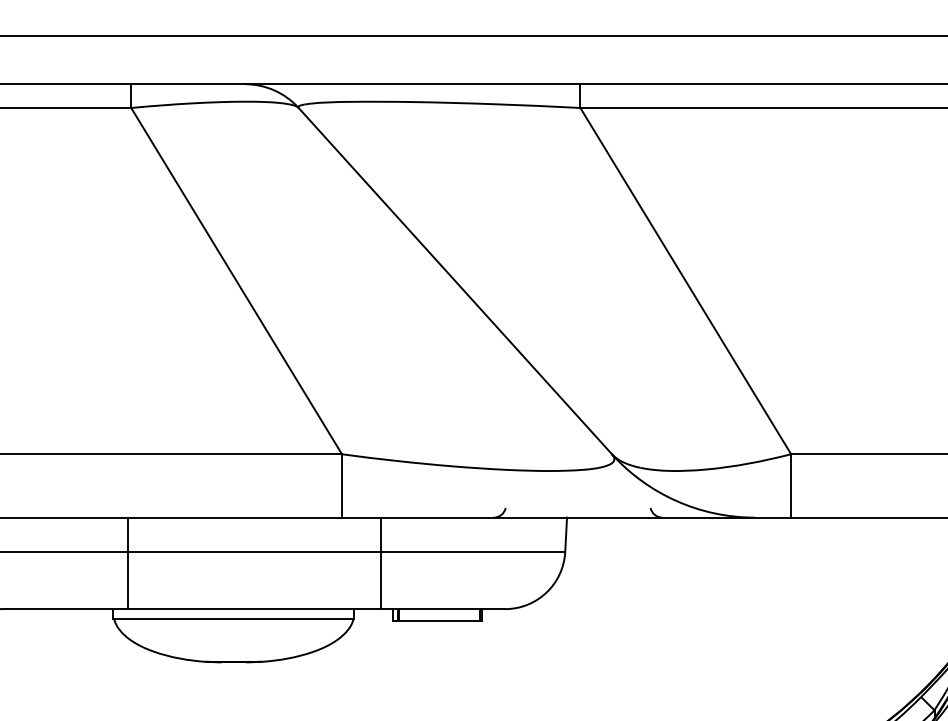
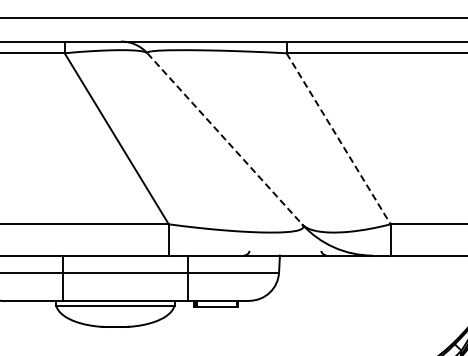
line: (456, 282) -> (225, 139), solid -> dashed
line: (685, 282) -> (338, 139), solid -> dashed

